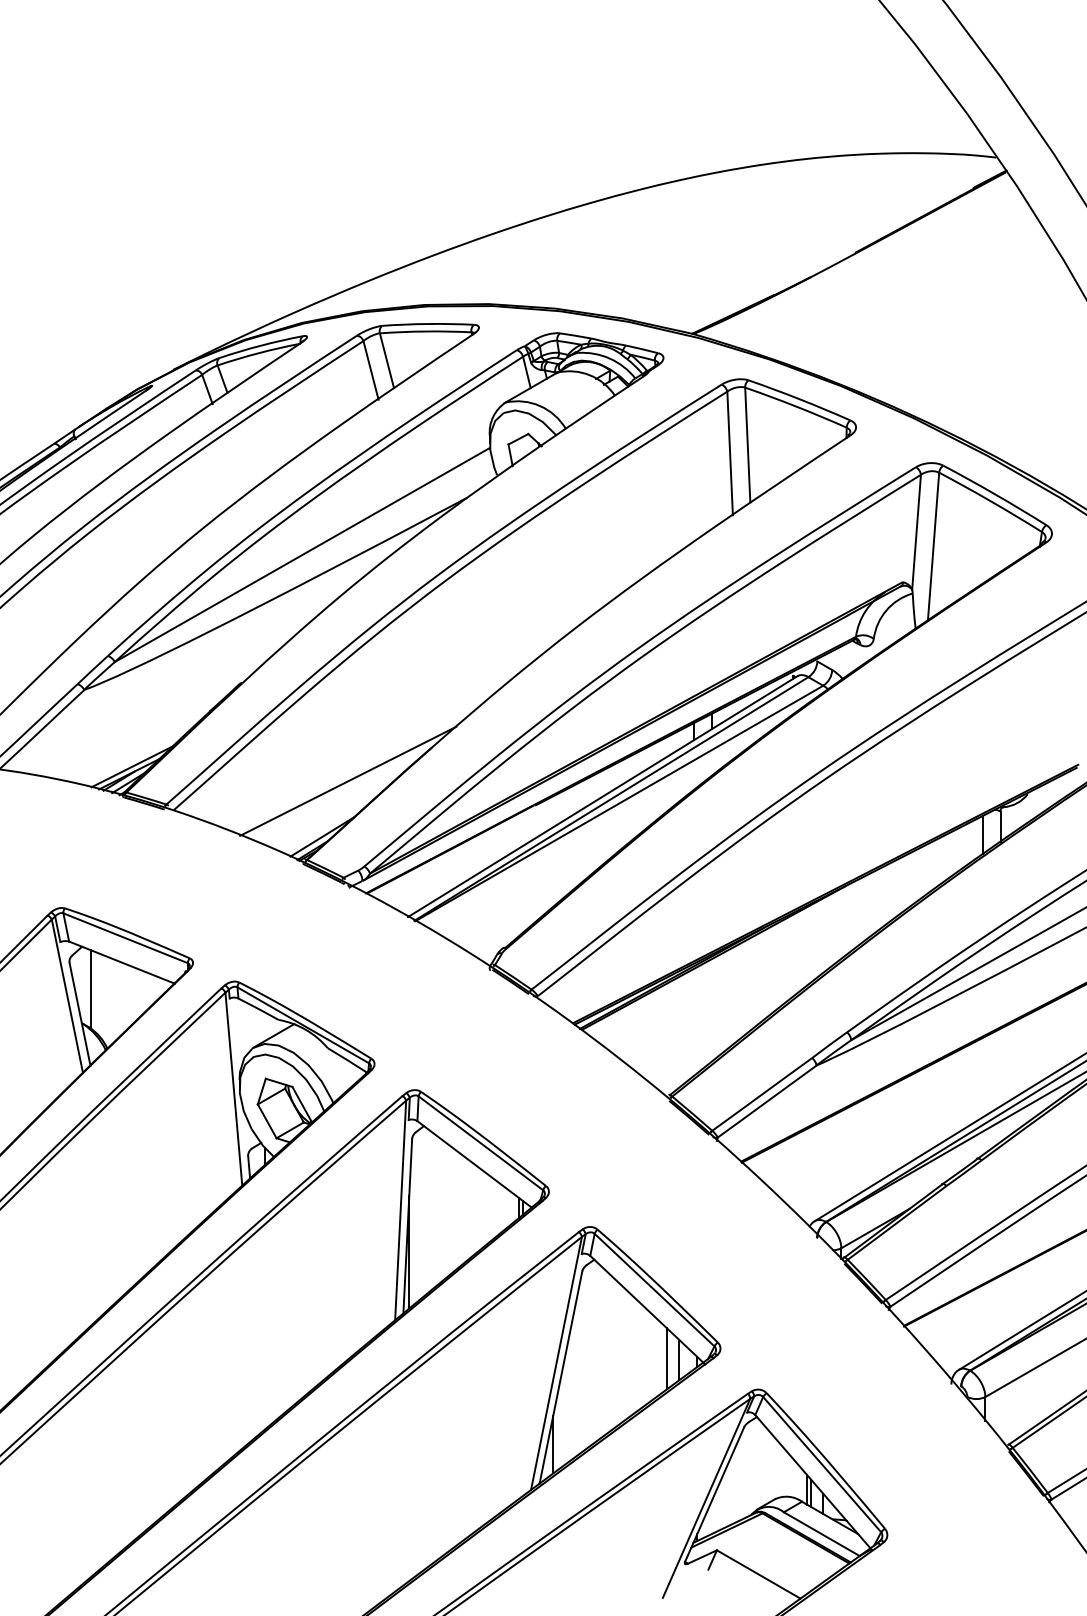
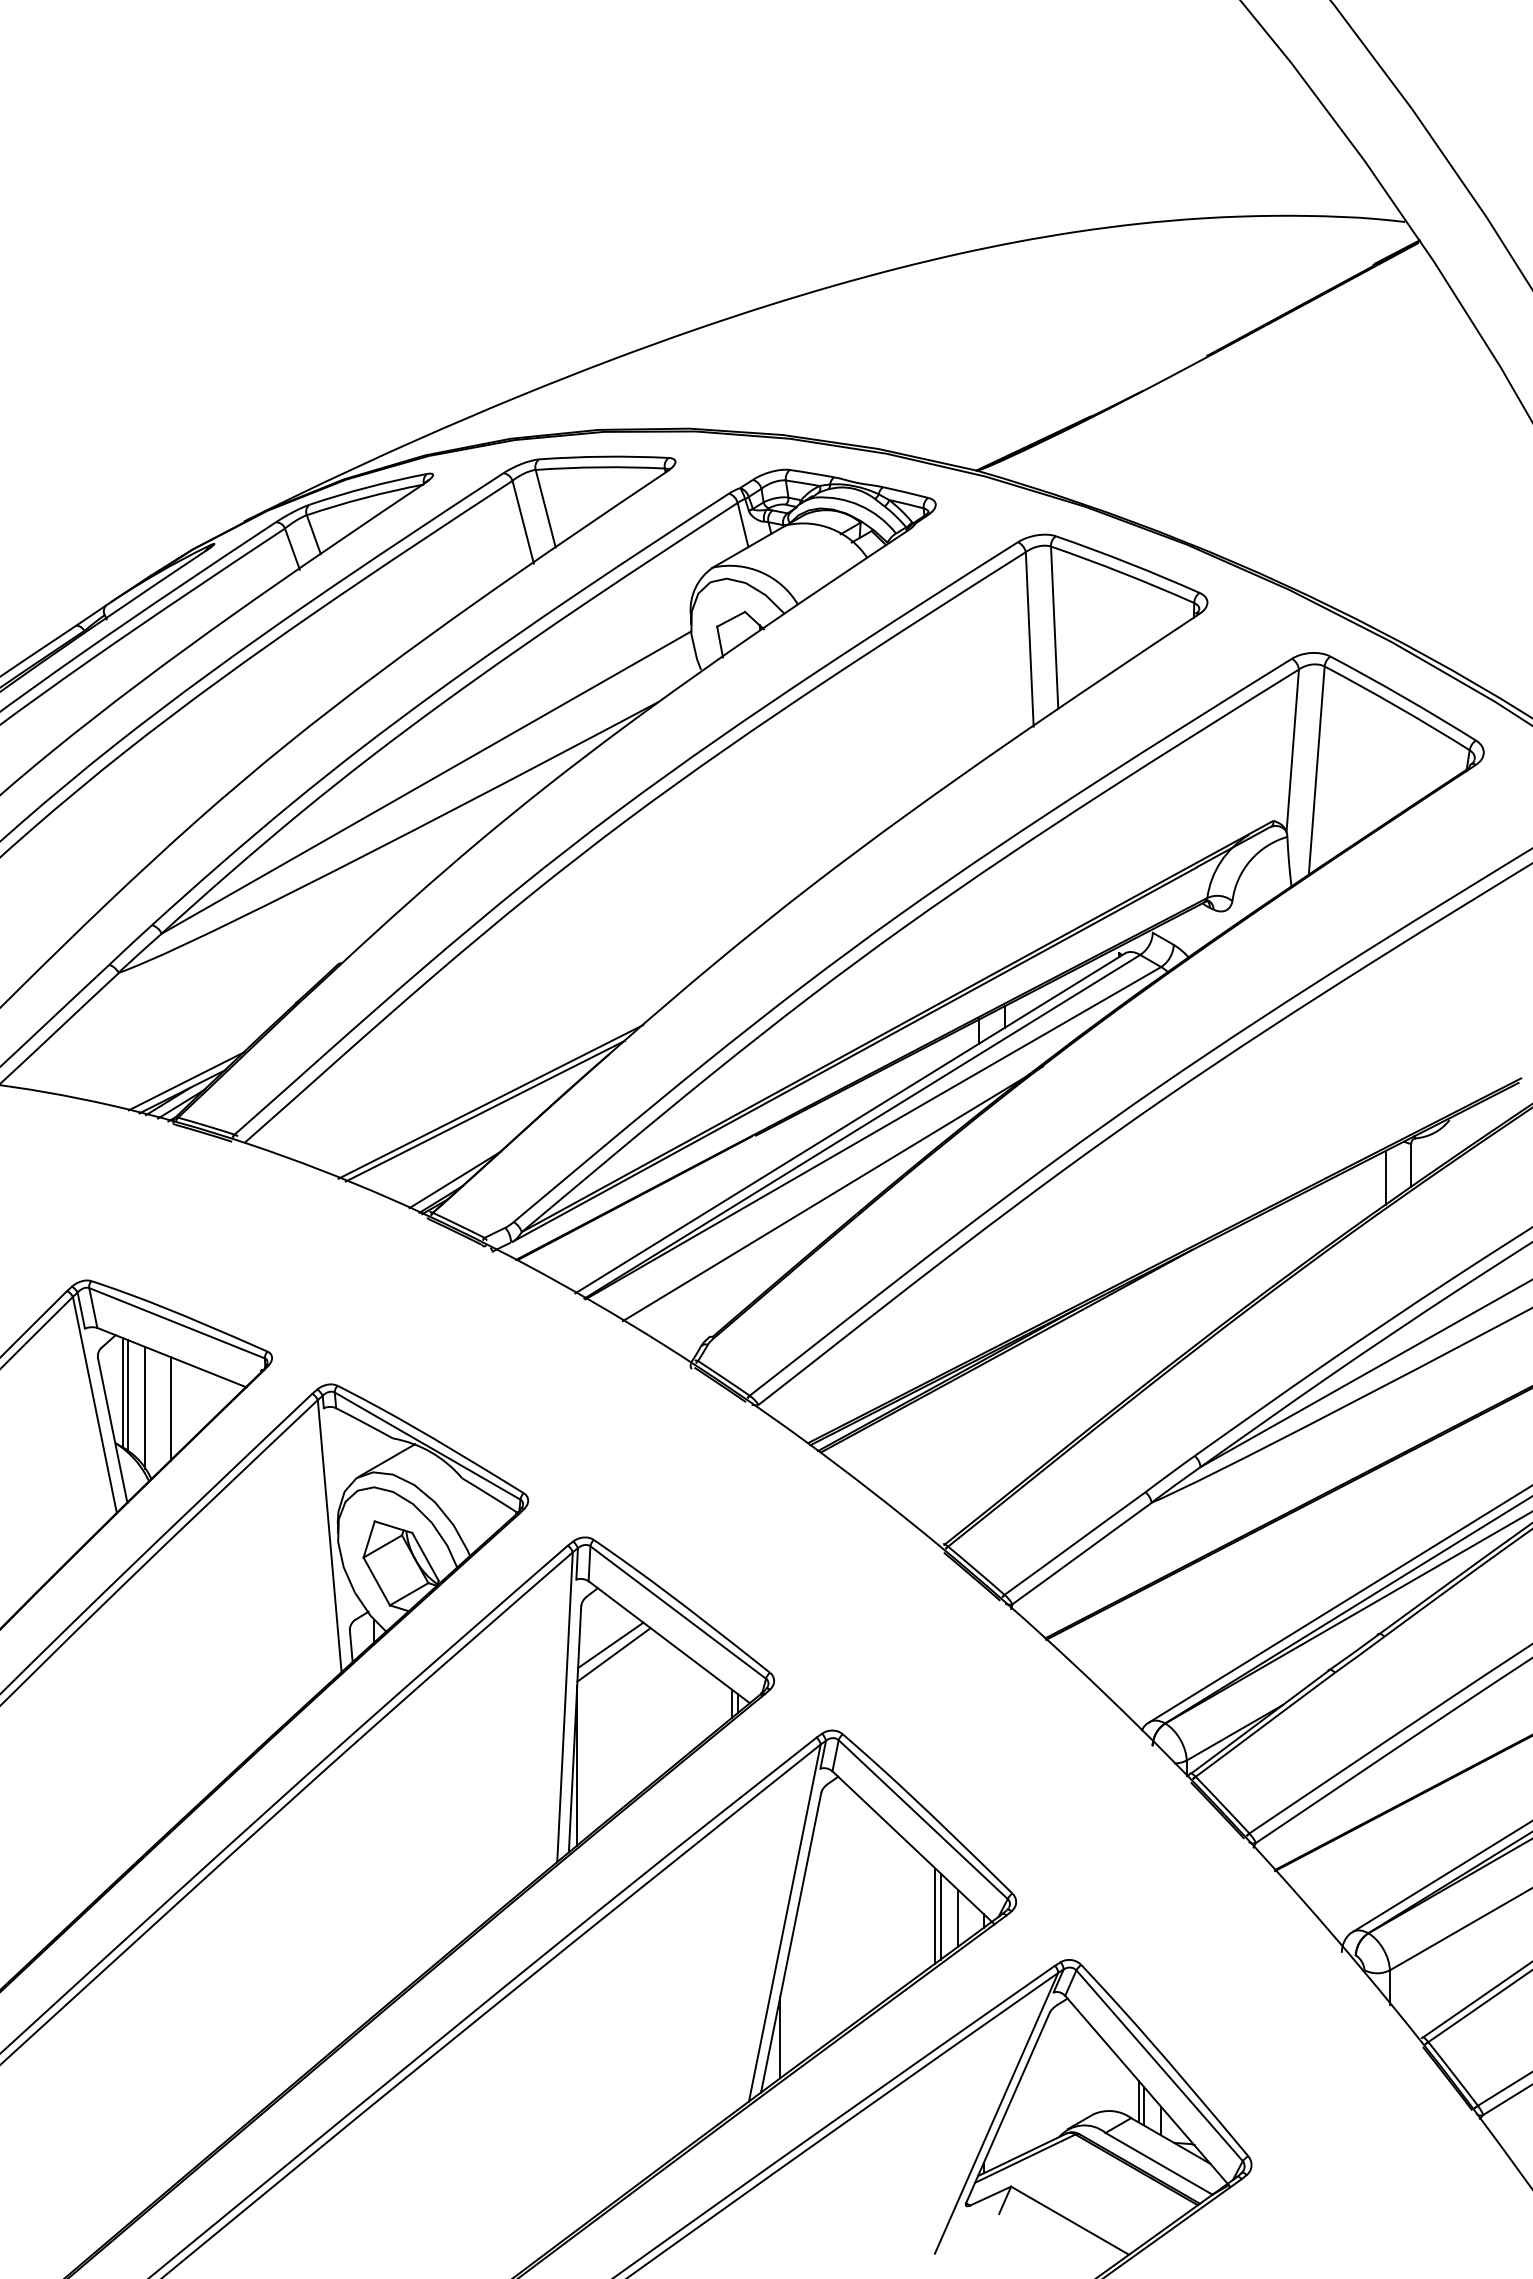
line: (344, 787) -> (485, 1110), added
line: (590, 846) -> (833, 1193), added
line: (86, 987) -> (122, 1392), added
line: (103, 997) -> (145, 1407), added
line: (120, 998) -> (170, 1408), added
line: (432, 1166) -> (610, 1645), added
line: (435, 1173) -> (613, 1654), added
line: (663, 1358) -> (935, 1915), added

